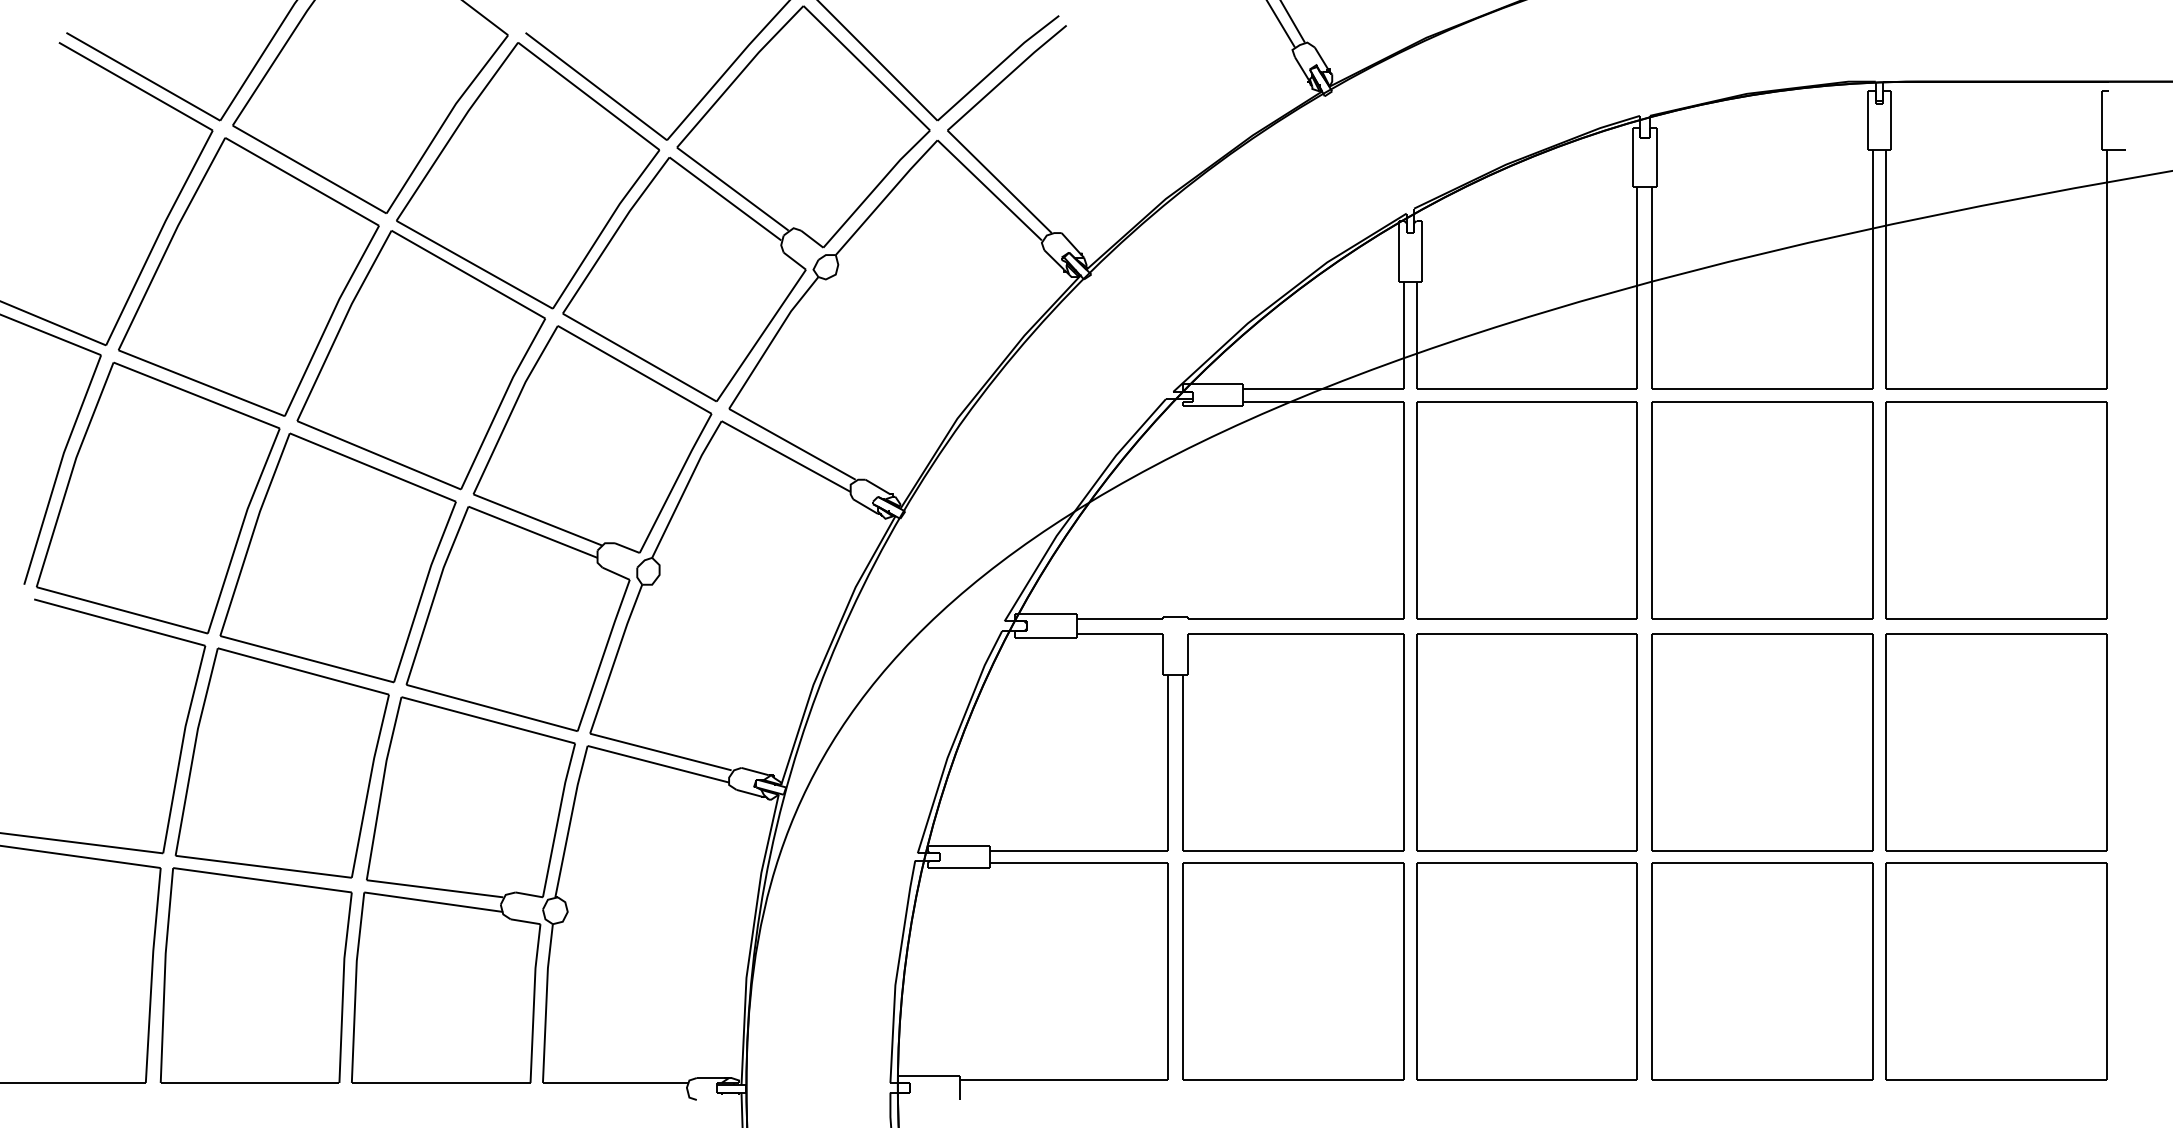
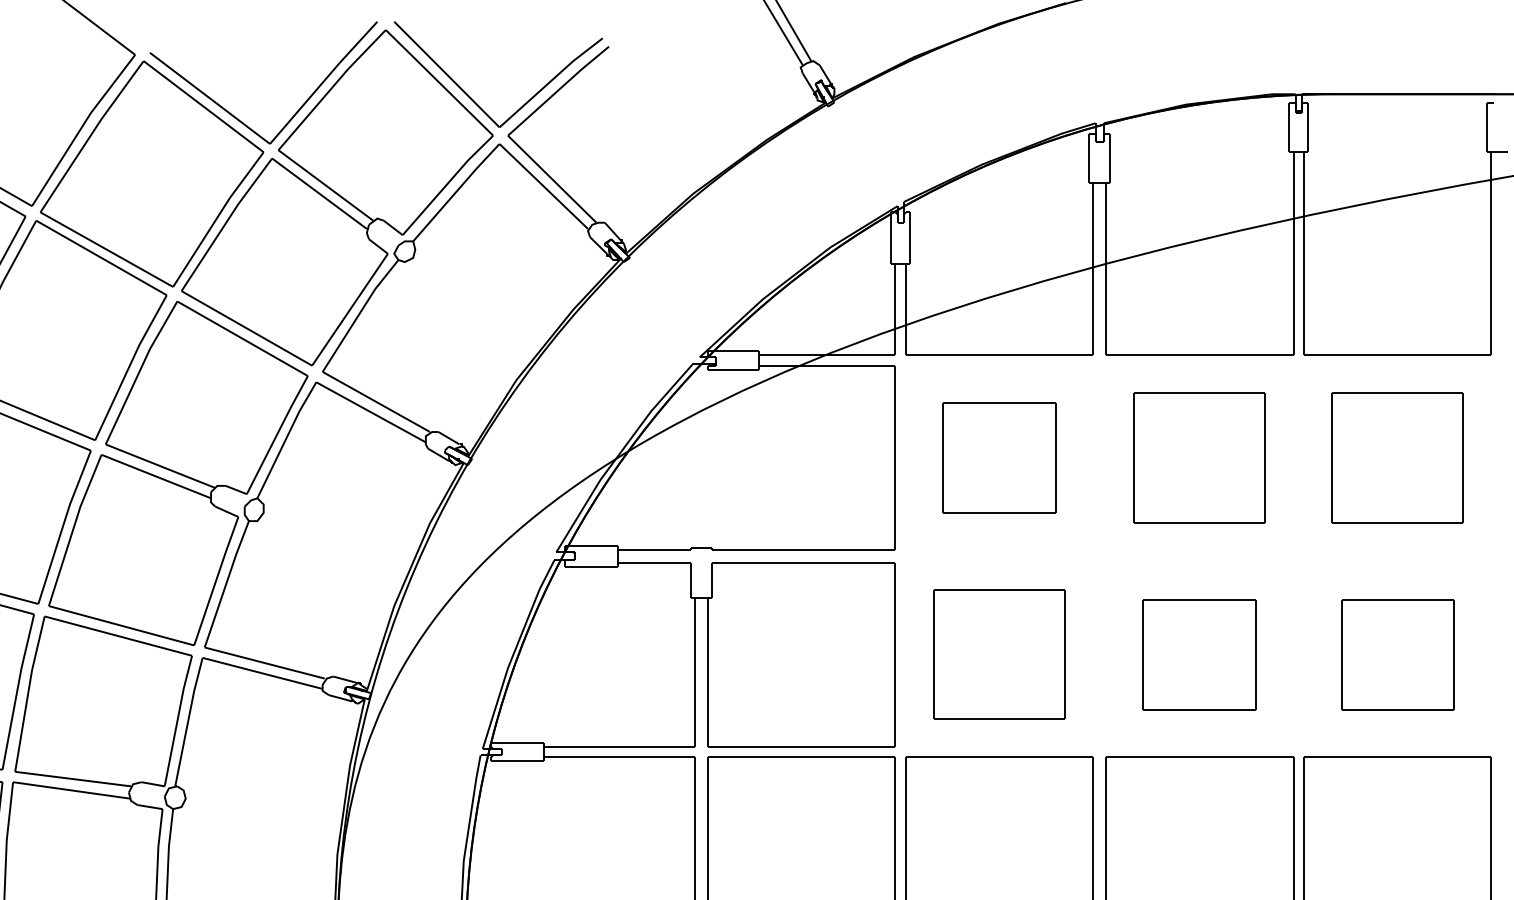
part: (1526, 510) -> (999, 458), size x0.6
part: (1762, 510) -> (1199, 458), size x0.7
part: (1996, 510) -> (1398, 458), size x0.7
part: (1526, 742) -> (999, 654), size x0.7
part: (1762, 742) -> (1199, 654), size x0.6
part: (1996, 742) -> (1398, 654), size x0.6

